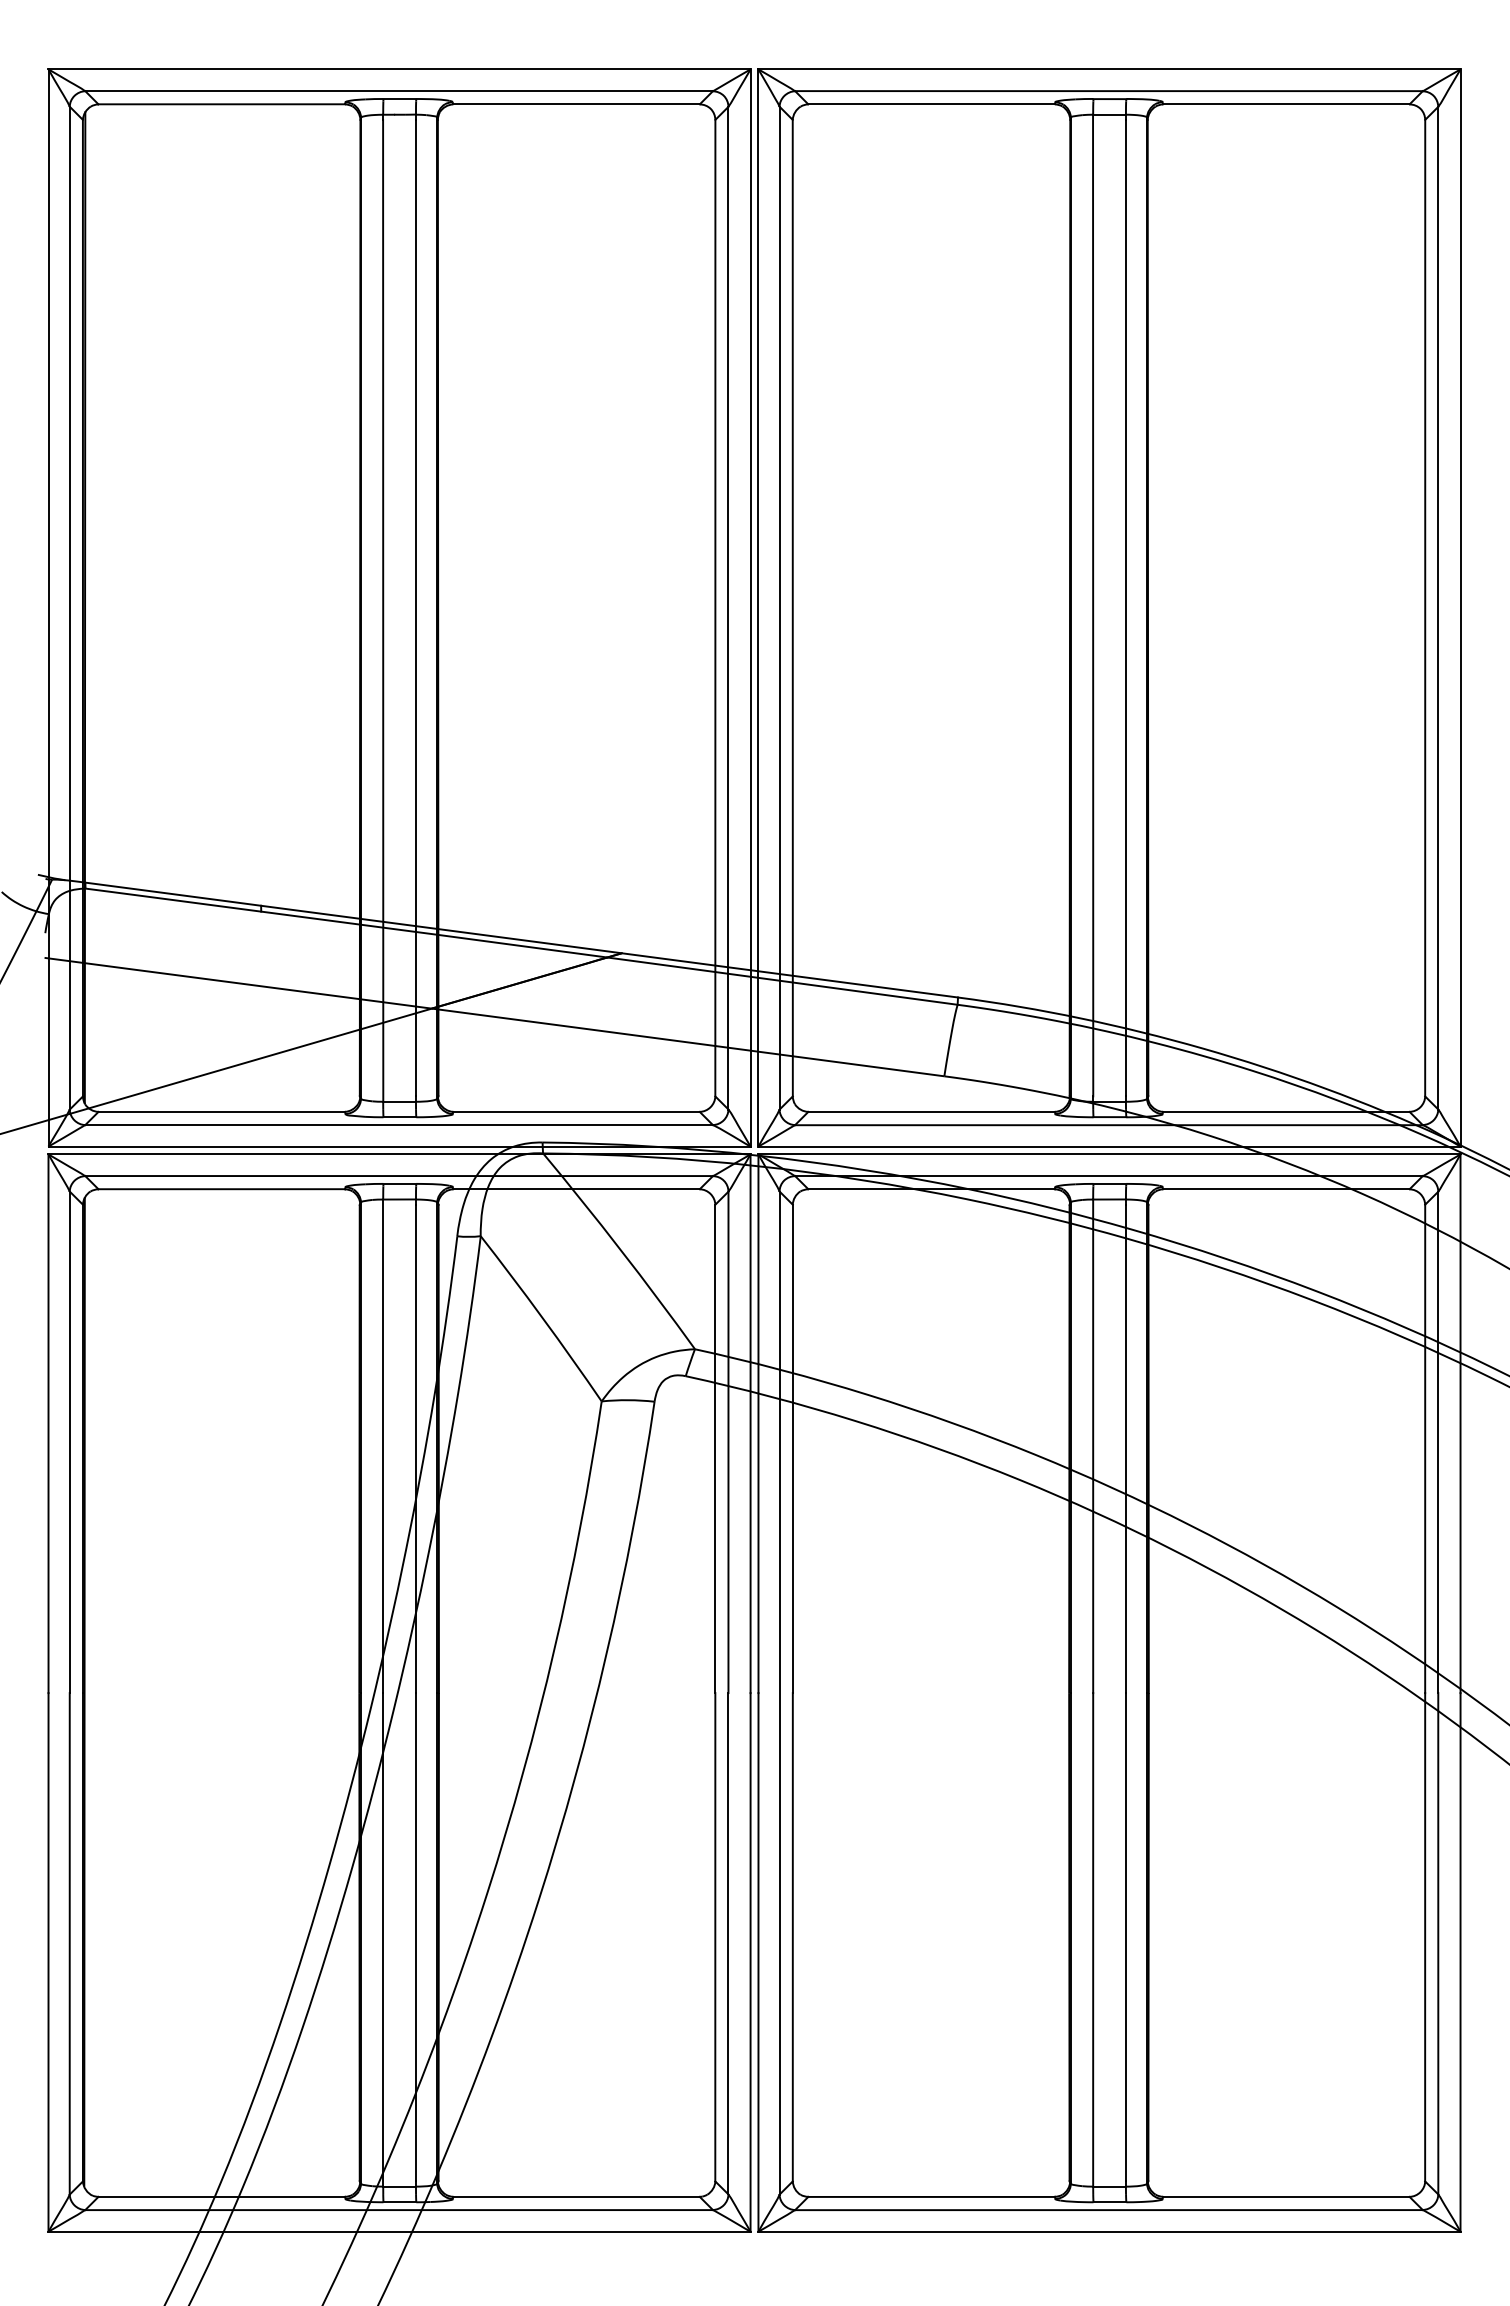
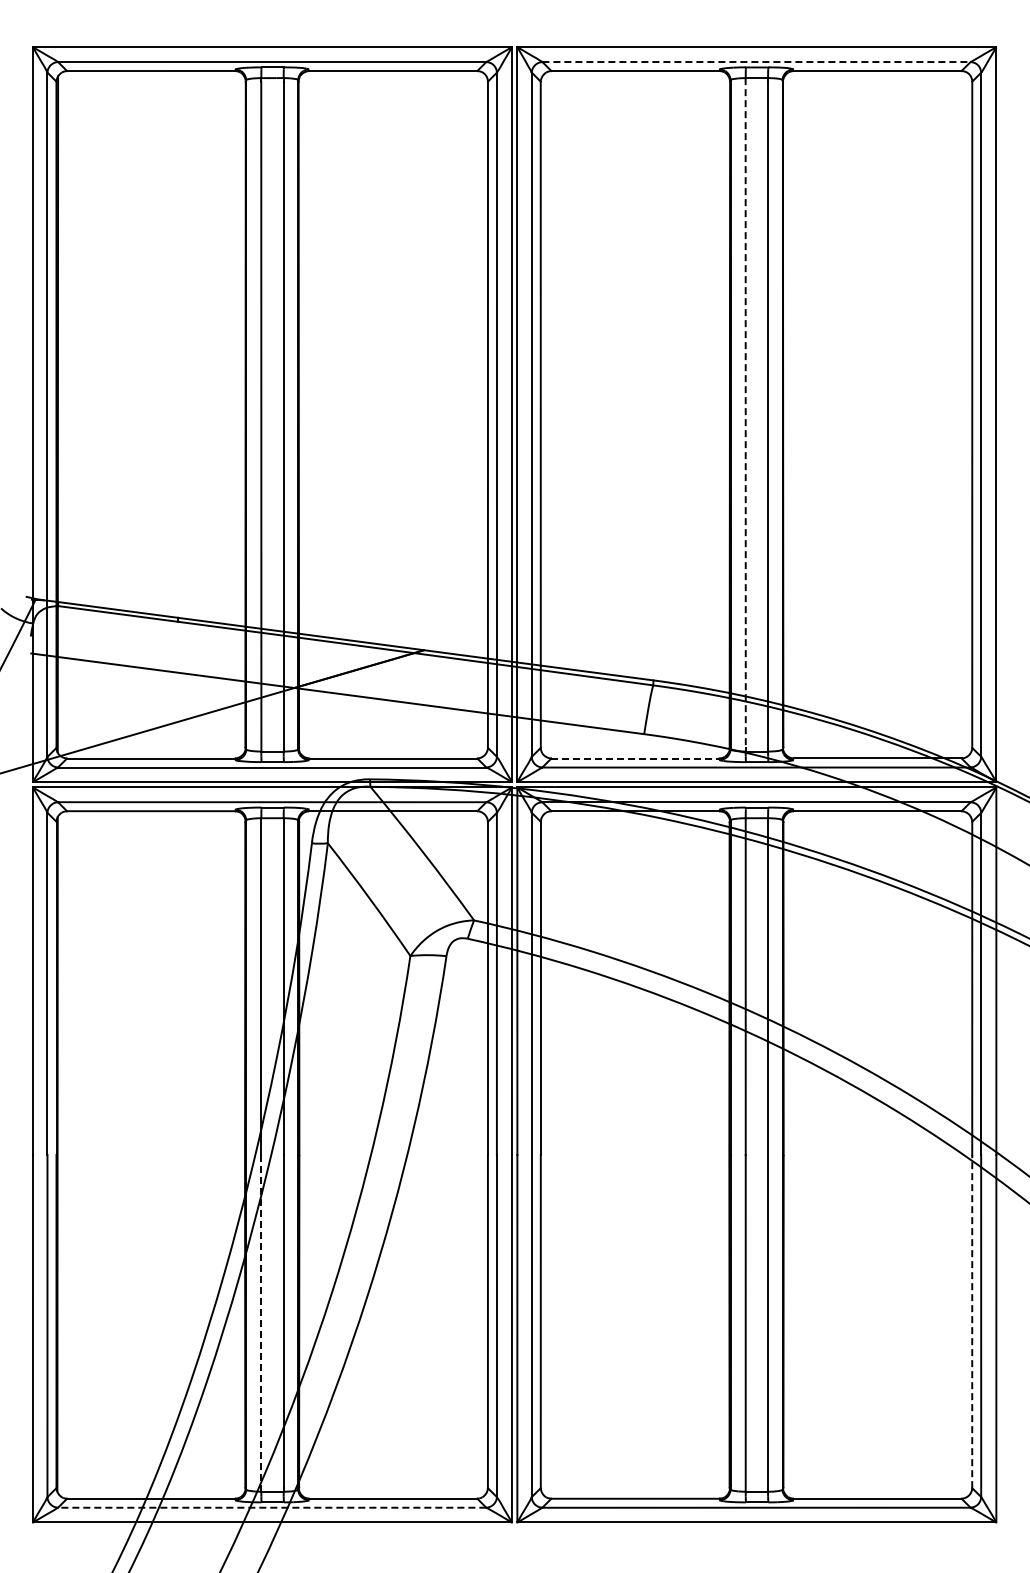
line: (1110, 91) -> (757, 62), solid -> dashed
line: (1092, 606) -> (745, 413), solid -> dashed
line: (931, 1111) -> (635, 758), solid -> dashed
line: (1425, 1937) -> (972, 1321), solid -> dashed
line: (383, 1940) -> (261, 1323), solid -> dashed
line: (398, 2209) -> (271, 1507), solid -> dashed

